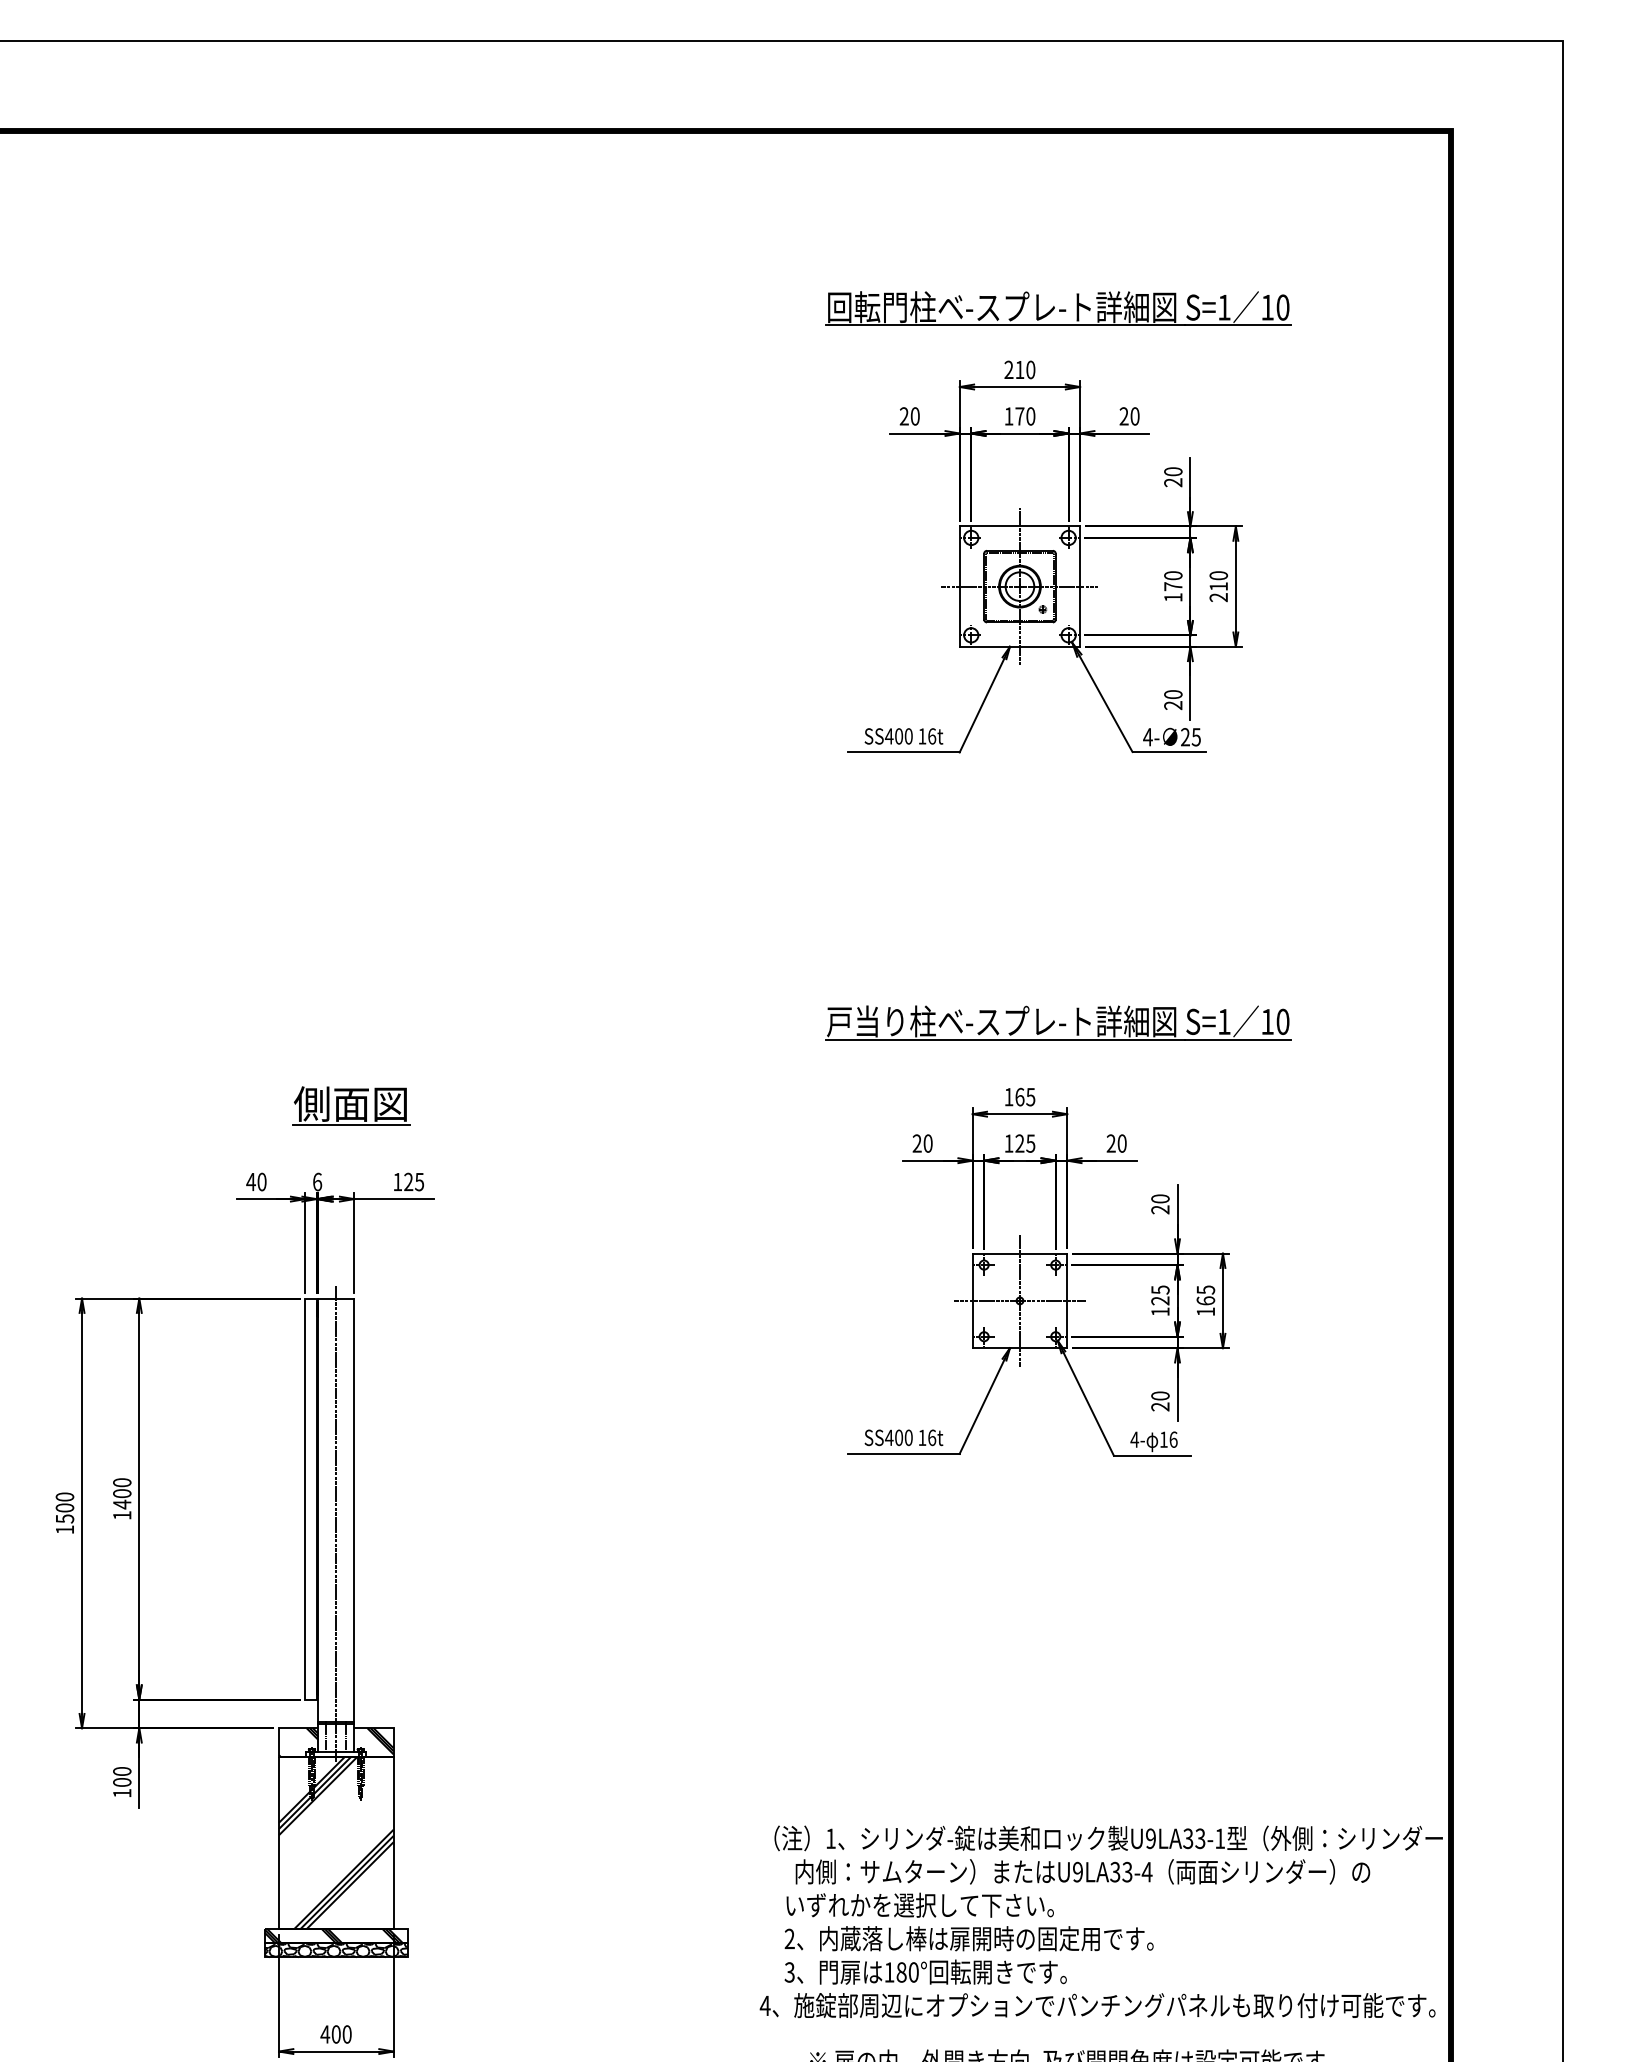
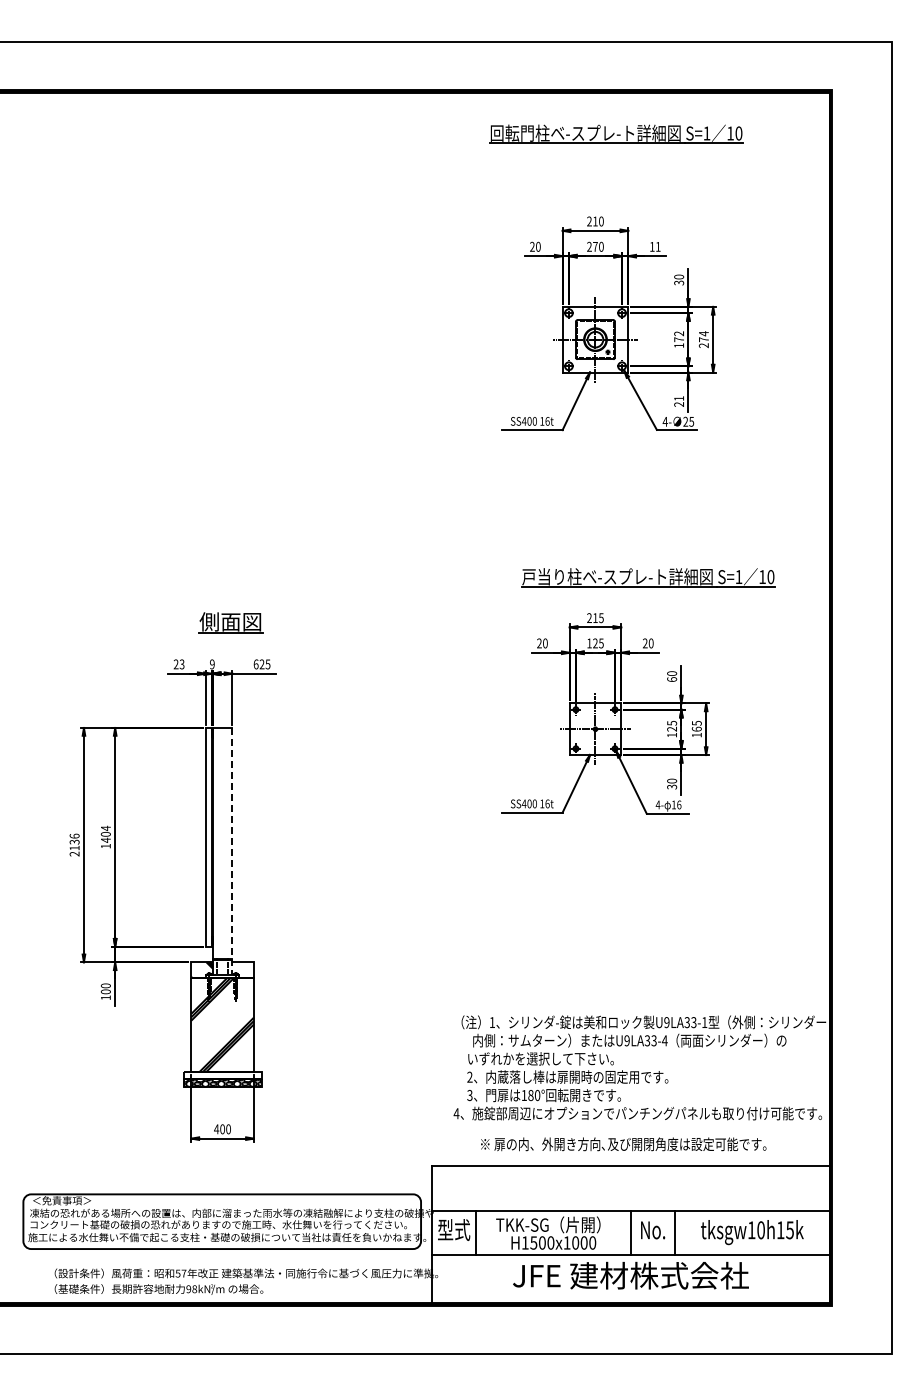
part: (1058, 307) -> (616, 133), moved
text: (1008, 415) -> (589, 246), 170 -> 270
text: (1128, 415) -> (654, 246), 20 -> 11
text: (1174, 481) -> (679, 282), 20 -> 30
text: (1174, 575) -> (679, 333), 170 -> 172
text: (1218, 580) -> (703, 336), 210 -> 274
text: (1174, 694) -> (679, 398), 20 -> 21
part: (1058, 1022) -> (648, 577), moved
text: (1014, 1097) -> (592, 618), 165 -> 215
text: (255, 1182) -> (178, 664), 40 -> 23
text: (317, 1182) -> (212, 664), 6 -> 9
text: (396, 1182) -> (255, 664), 125 -> 625
text: (1161, 1209) -> (672, 679), 20 -> 60
text: (1161, 1405) -> (672, 786), 20 -> 30
text: (121, 1482) -> (105, 828), 1400 -> 1404
text: (64, 1512) -> (74, 844), 1500 -> 2136
line: (336, 1523) -> (222, 850), removed
line: (354, 1525) -> (232, 851), solid -> dashed
hatch: (380, 1741) -> (246, 969), removed
hatch: (332, 1935) -> (220, 1075), removed

